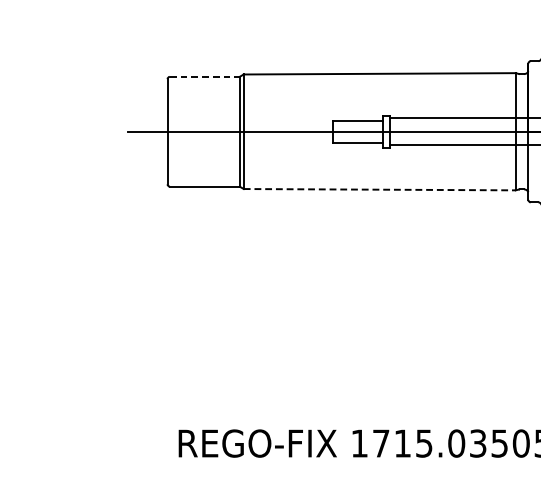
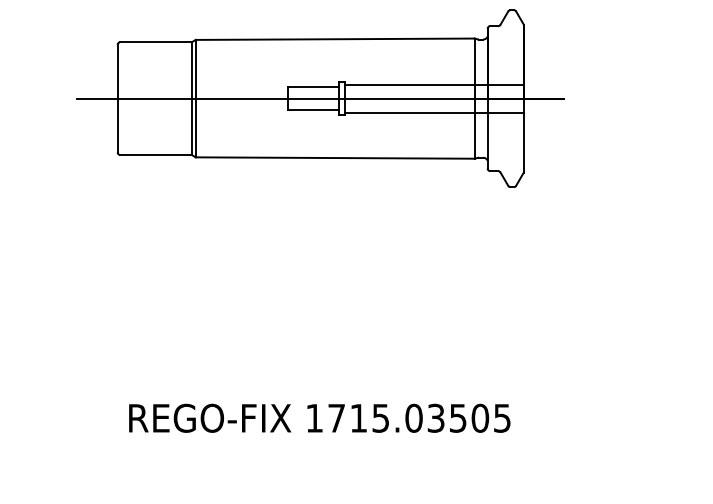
line: (204, 76) -> (155, 42), dashed -> solid
line: (380, 190) -> (335, 158), dashed -> solid

